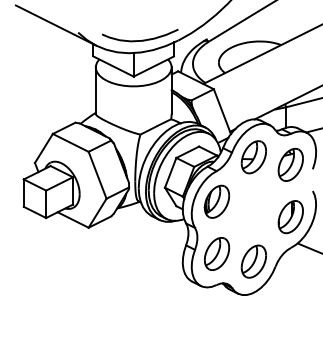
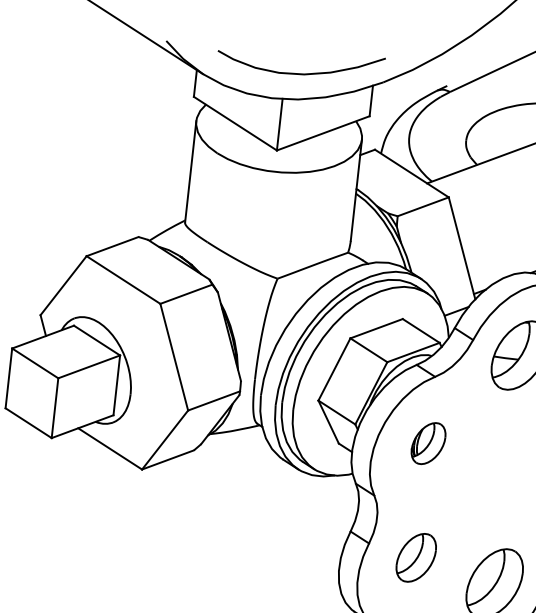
part: (216, 201) -> (427, 443), size x0.6
part: (217, 253) -> (417, 556), size x0.7

